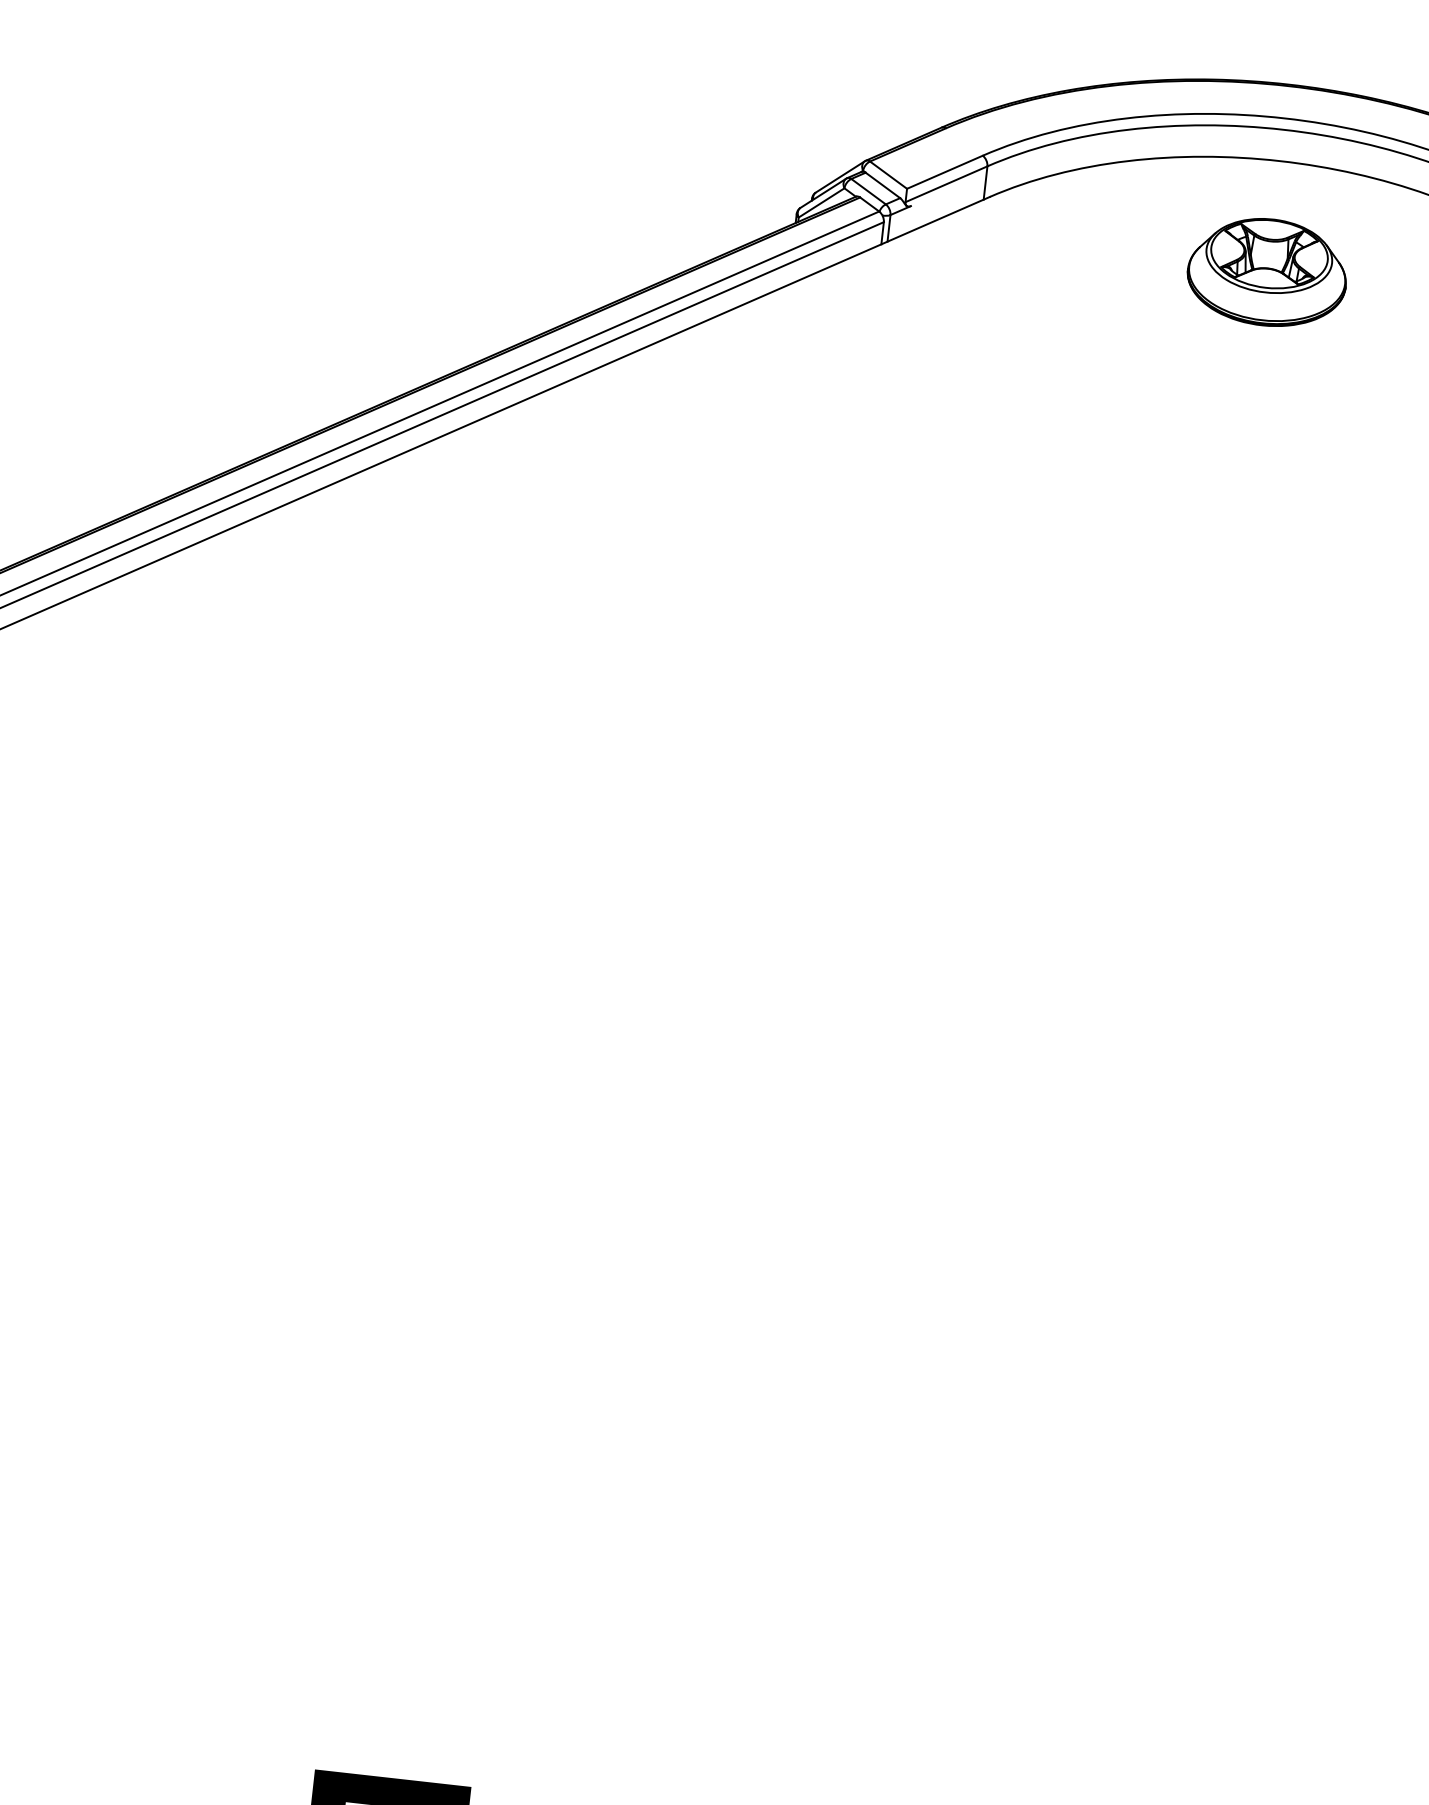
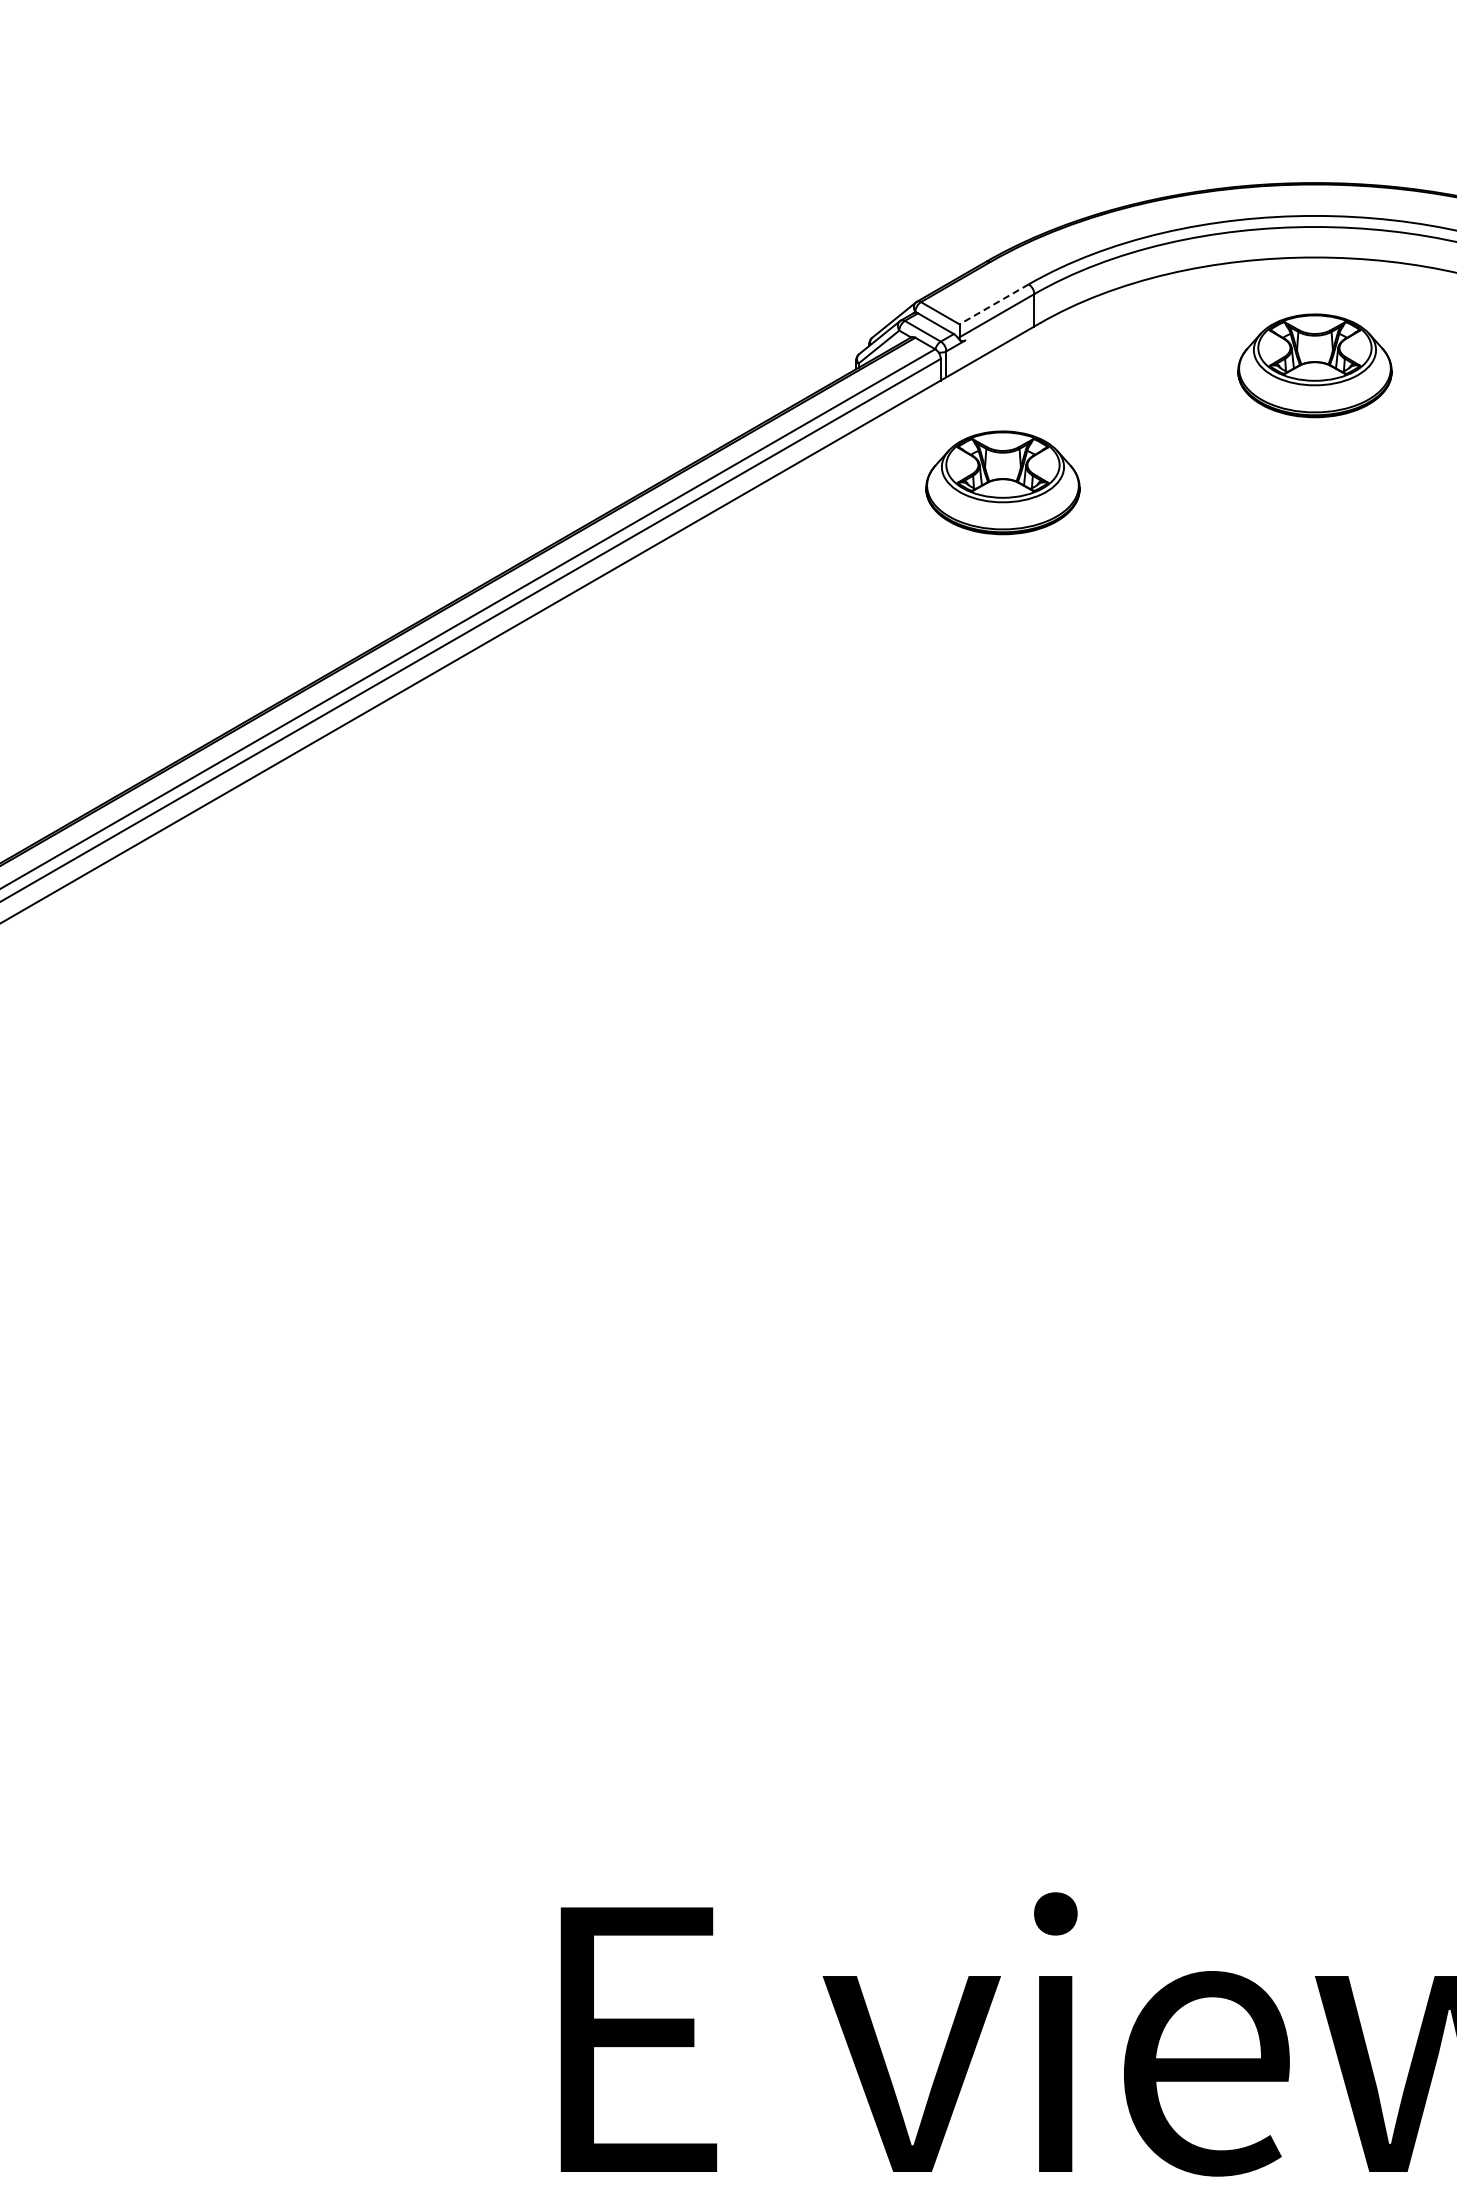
line: (945, 172) -> (994, 304), solid -> dashed
part: (933, 356) -> (1002, 482), added

